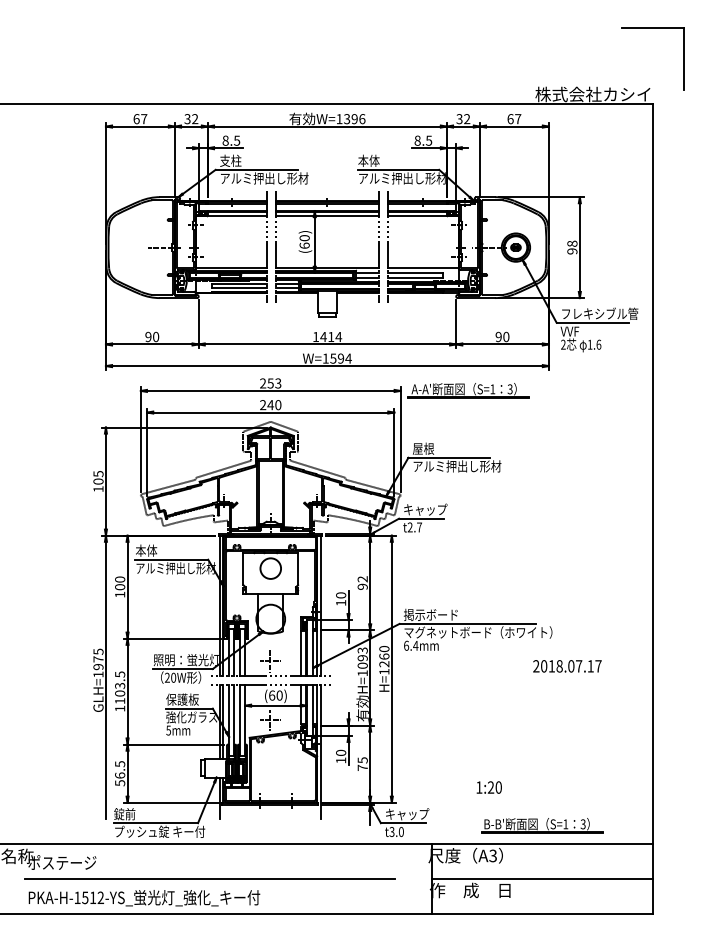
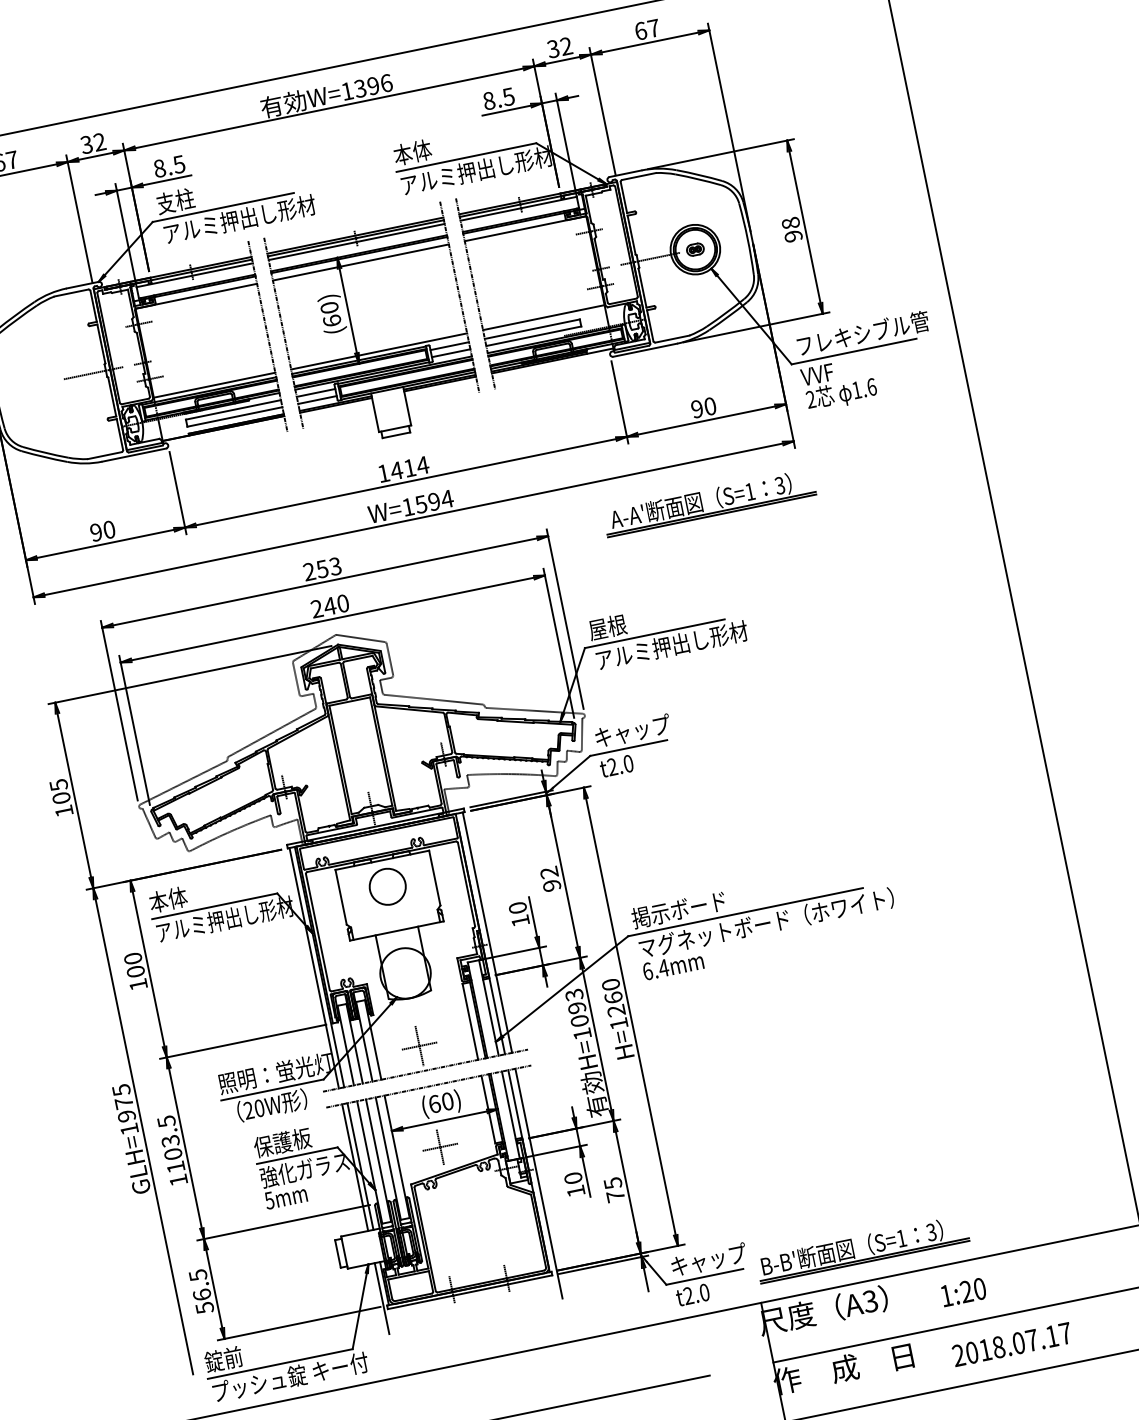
part: (468, 390) -> (708, 502), moved
text: (419, 527) -> (628, 763), t2.7 -> t2.0
text: (567, 666) -> (1012, 1344), moved
text: (488, 787) -> (962, 1292), moved
part: (542, 825) -> (862, 1248), moved
text: (391, 831) -> (687, 1295), t3.0 -> t2.0

